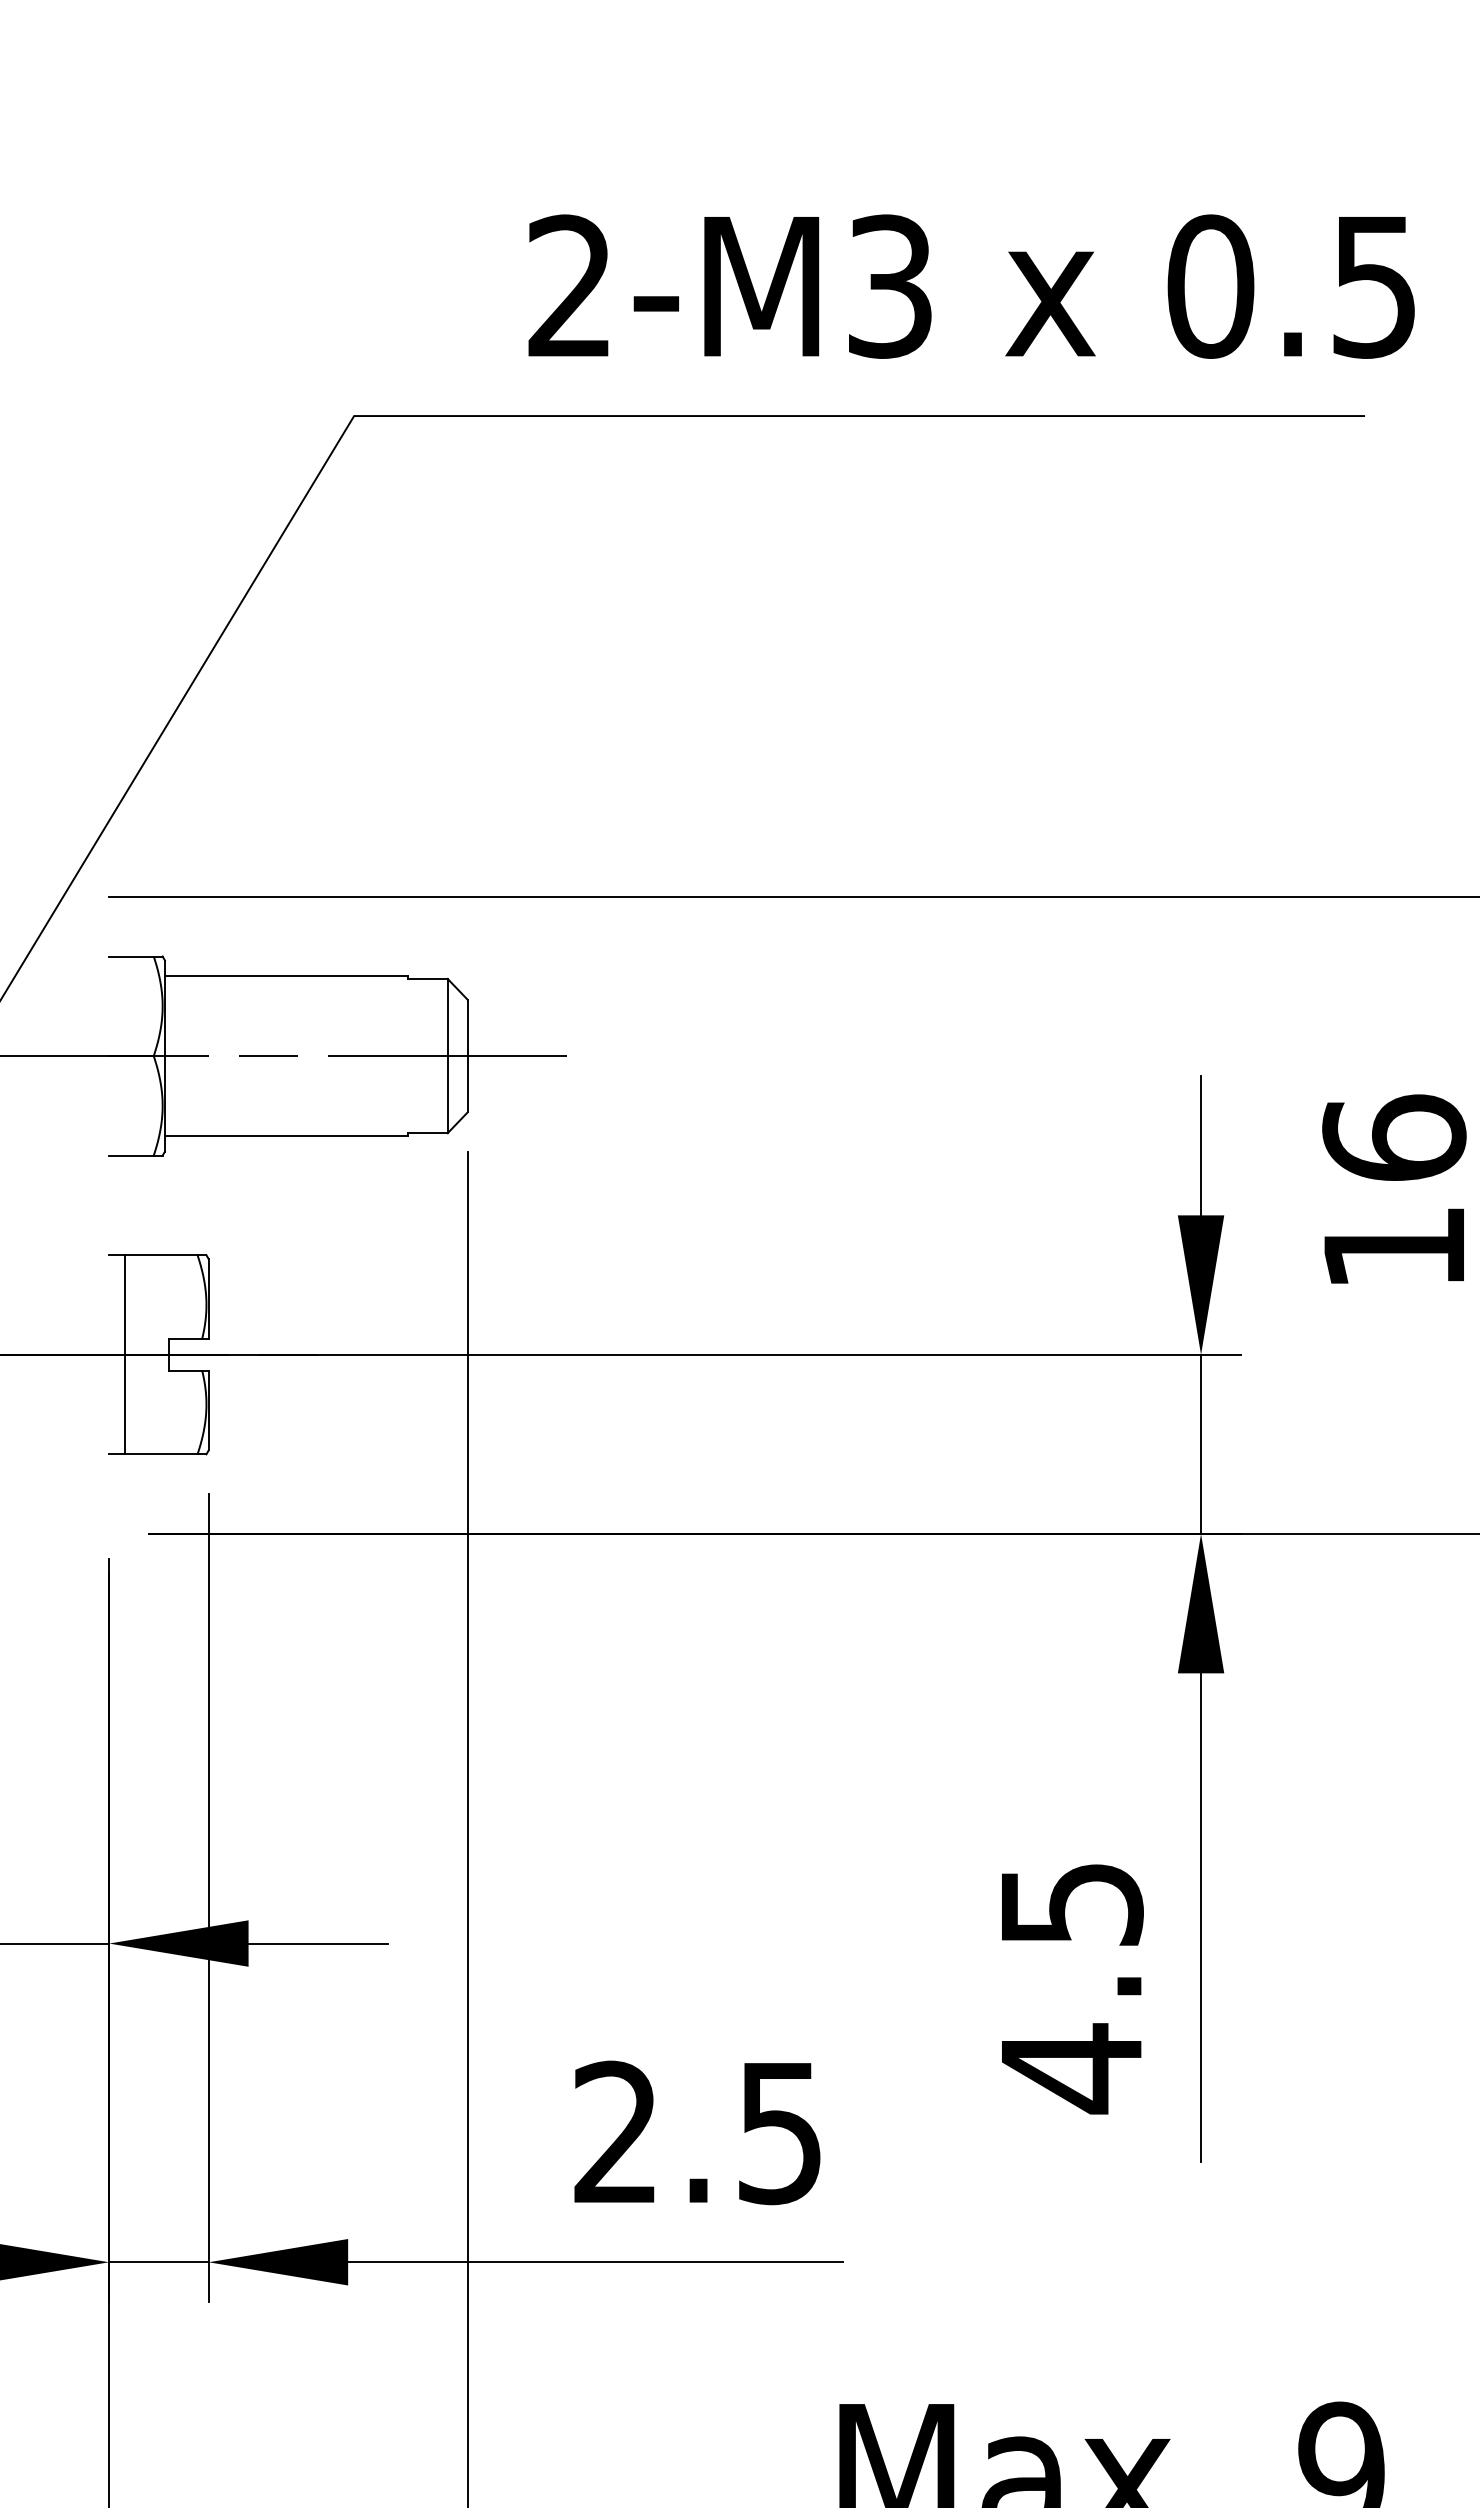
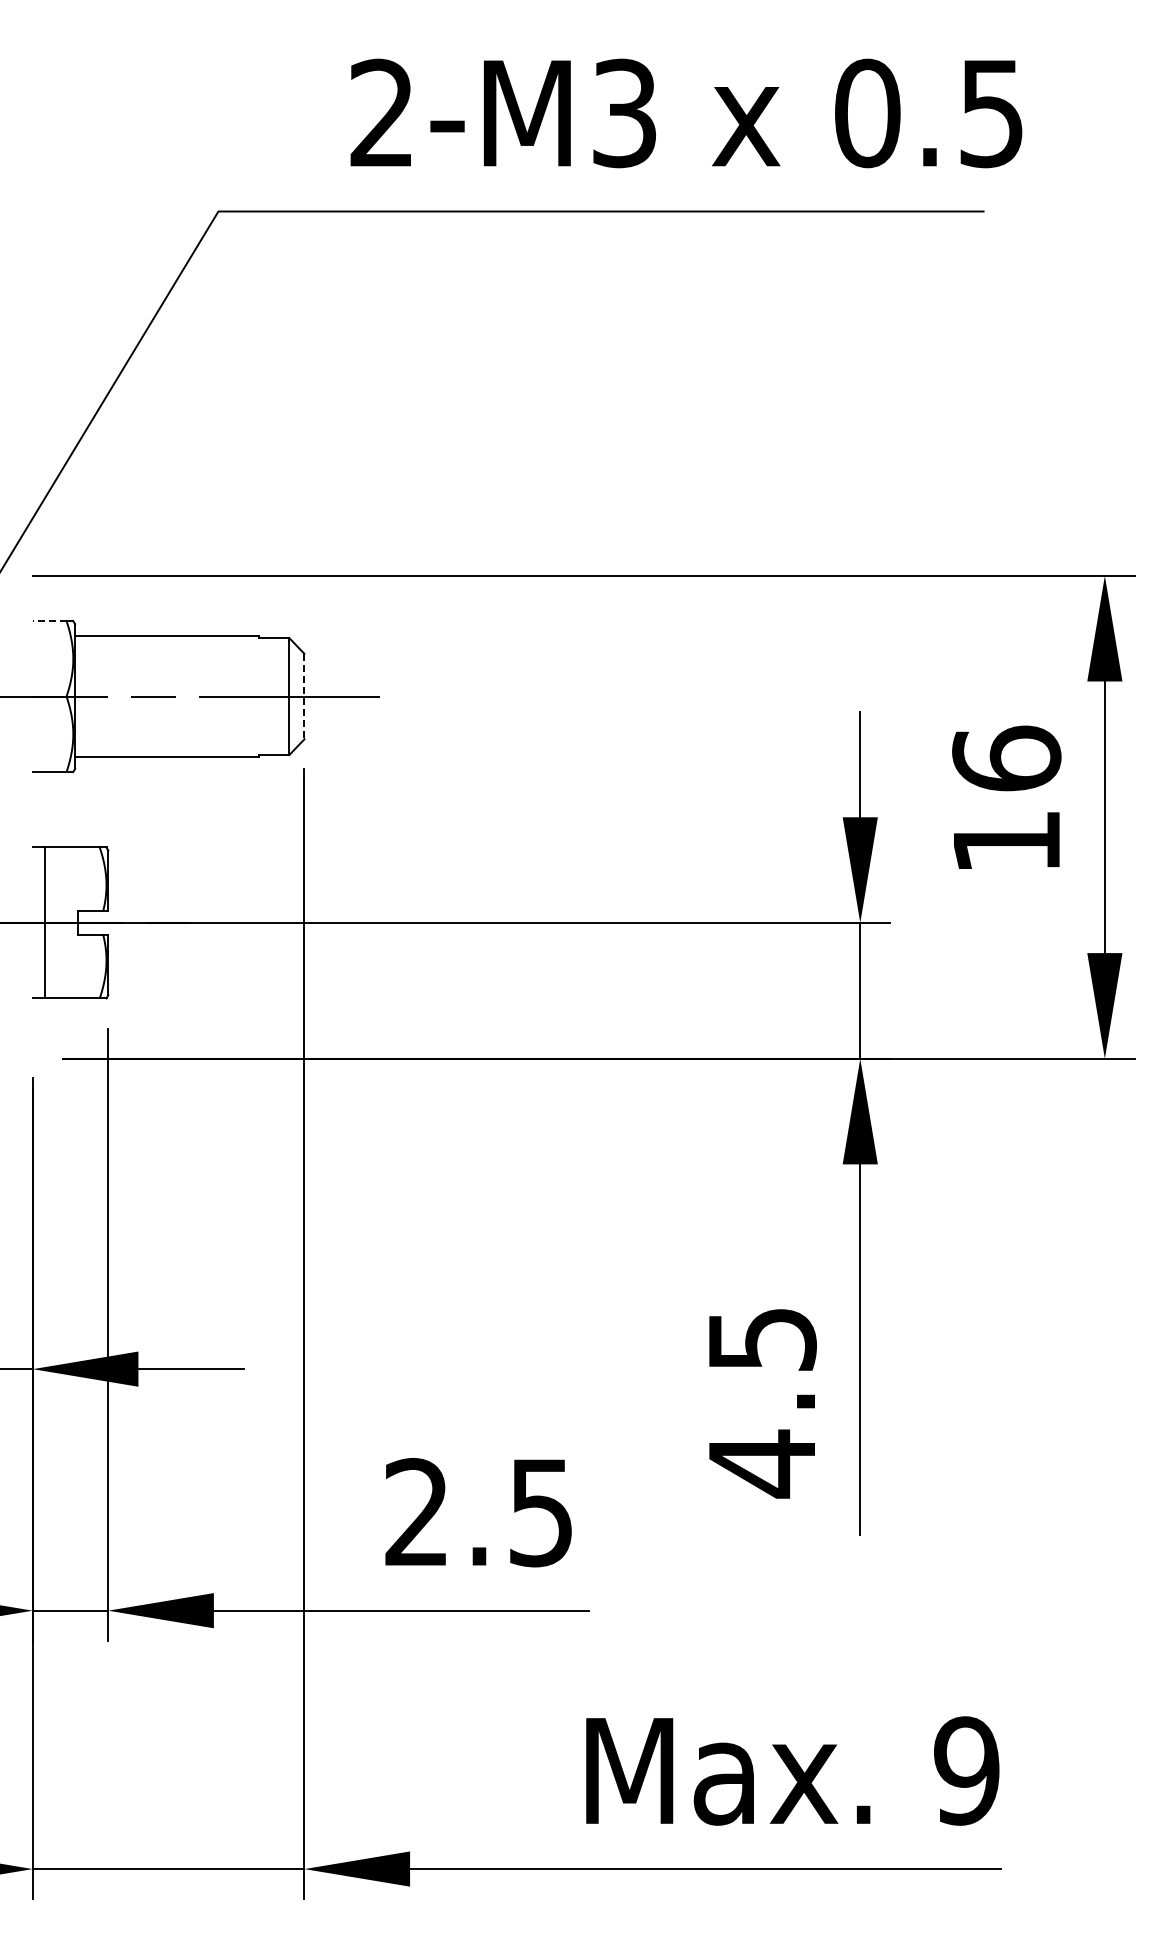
line: (131, 957) -> (49, 621), solid -> dashed
line: (467, 1055) -> (304, 696), solid -> dashed

